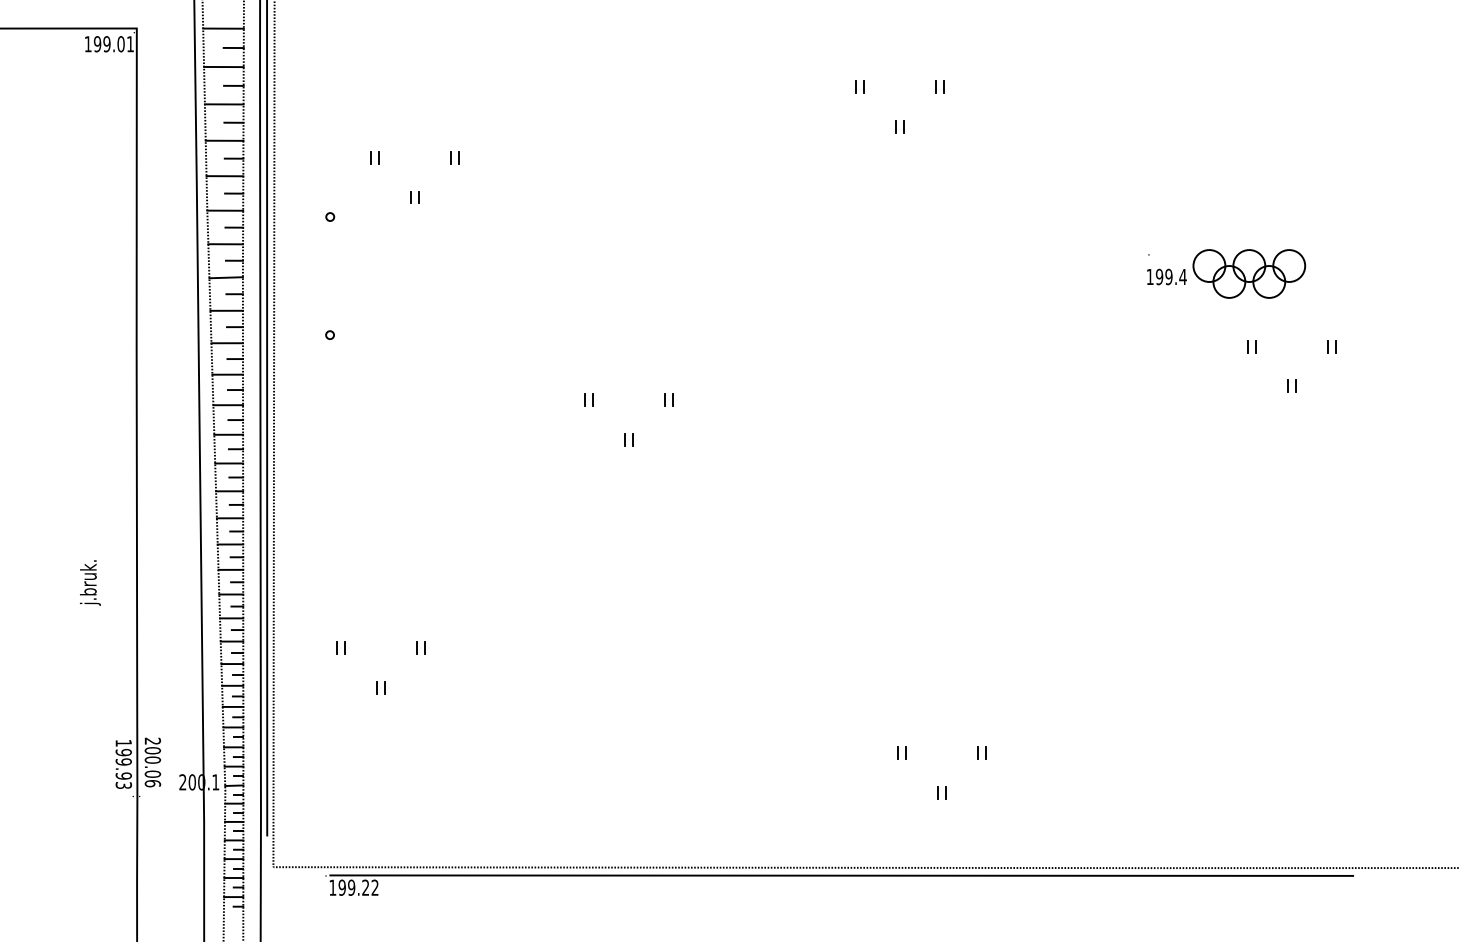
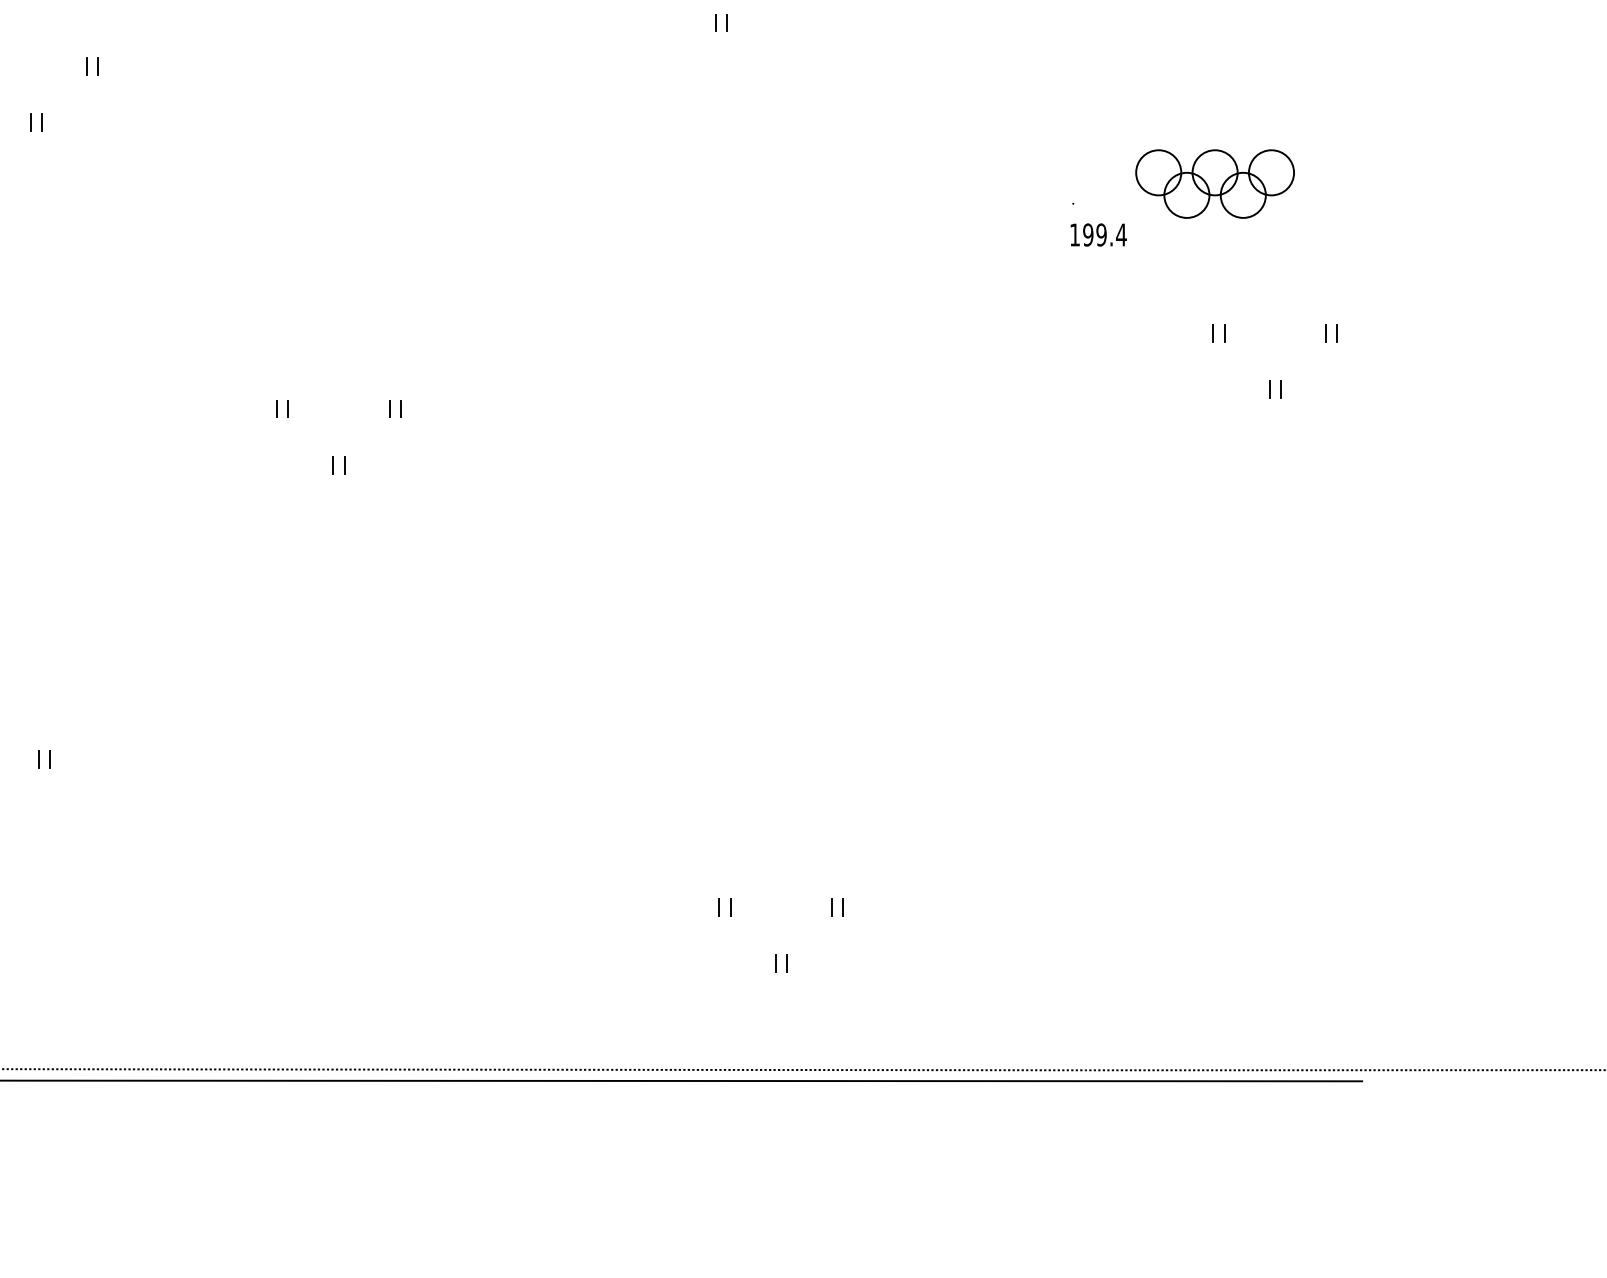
part: (1249, 273) -> (1215, 183), moved

